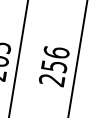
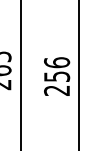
text: (54, 66) -> (57, 76), moved

